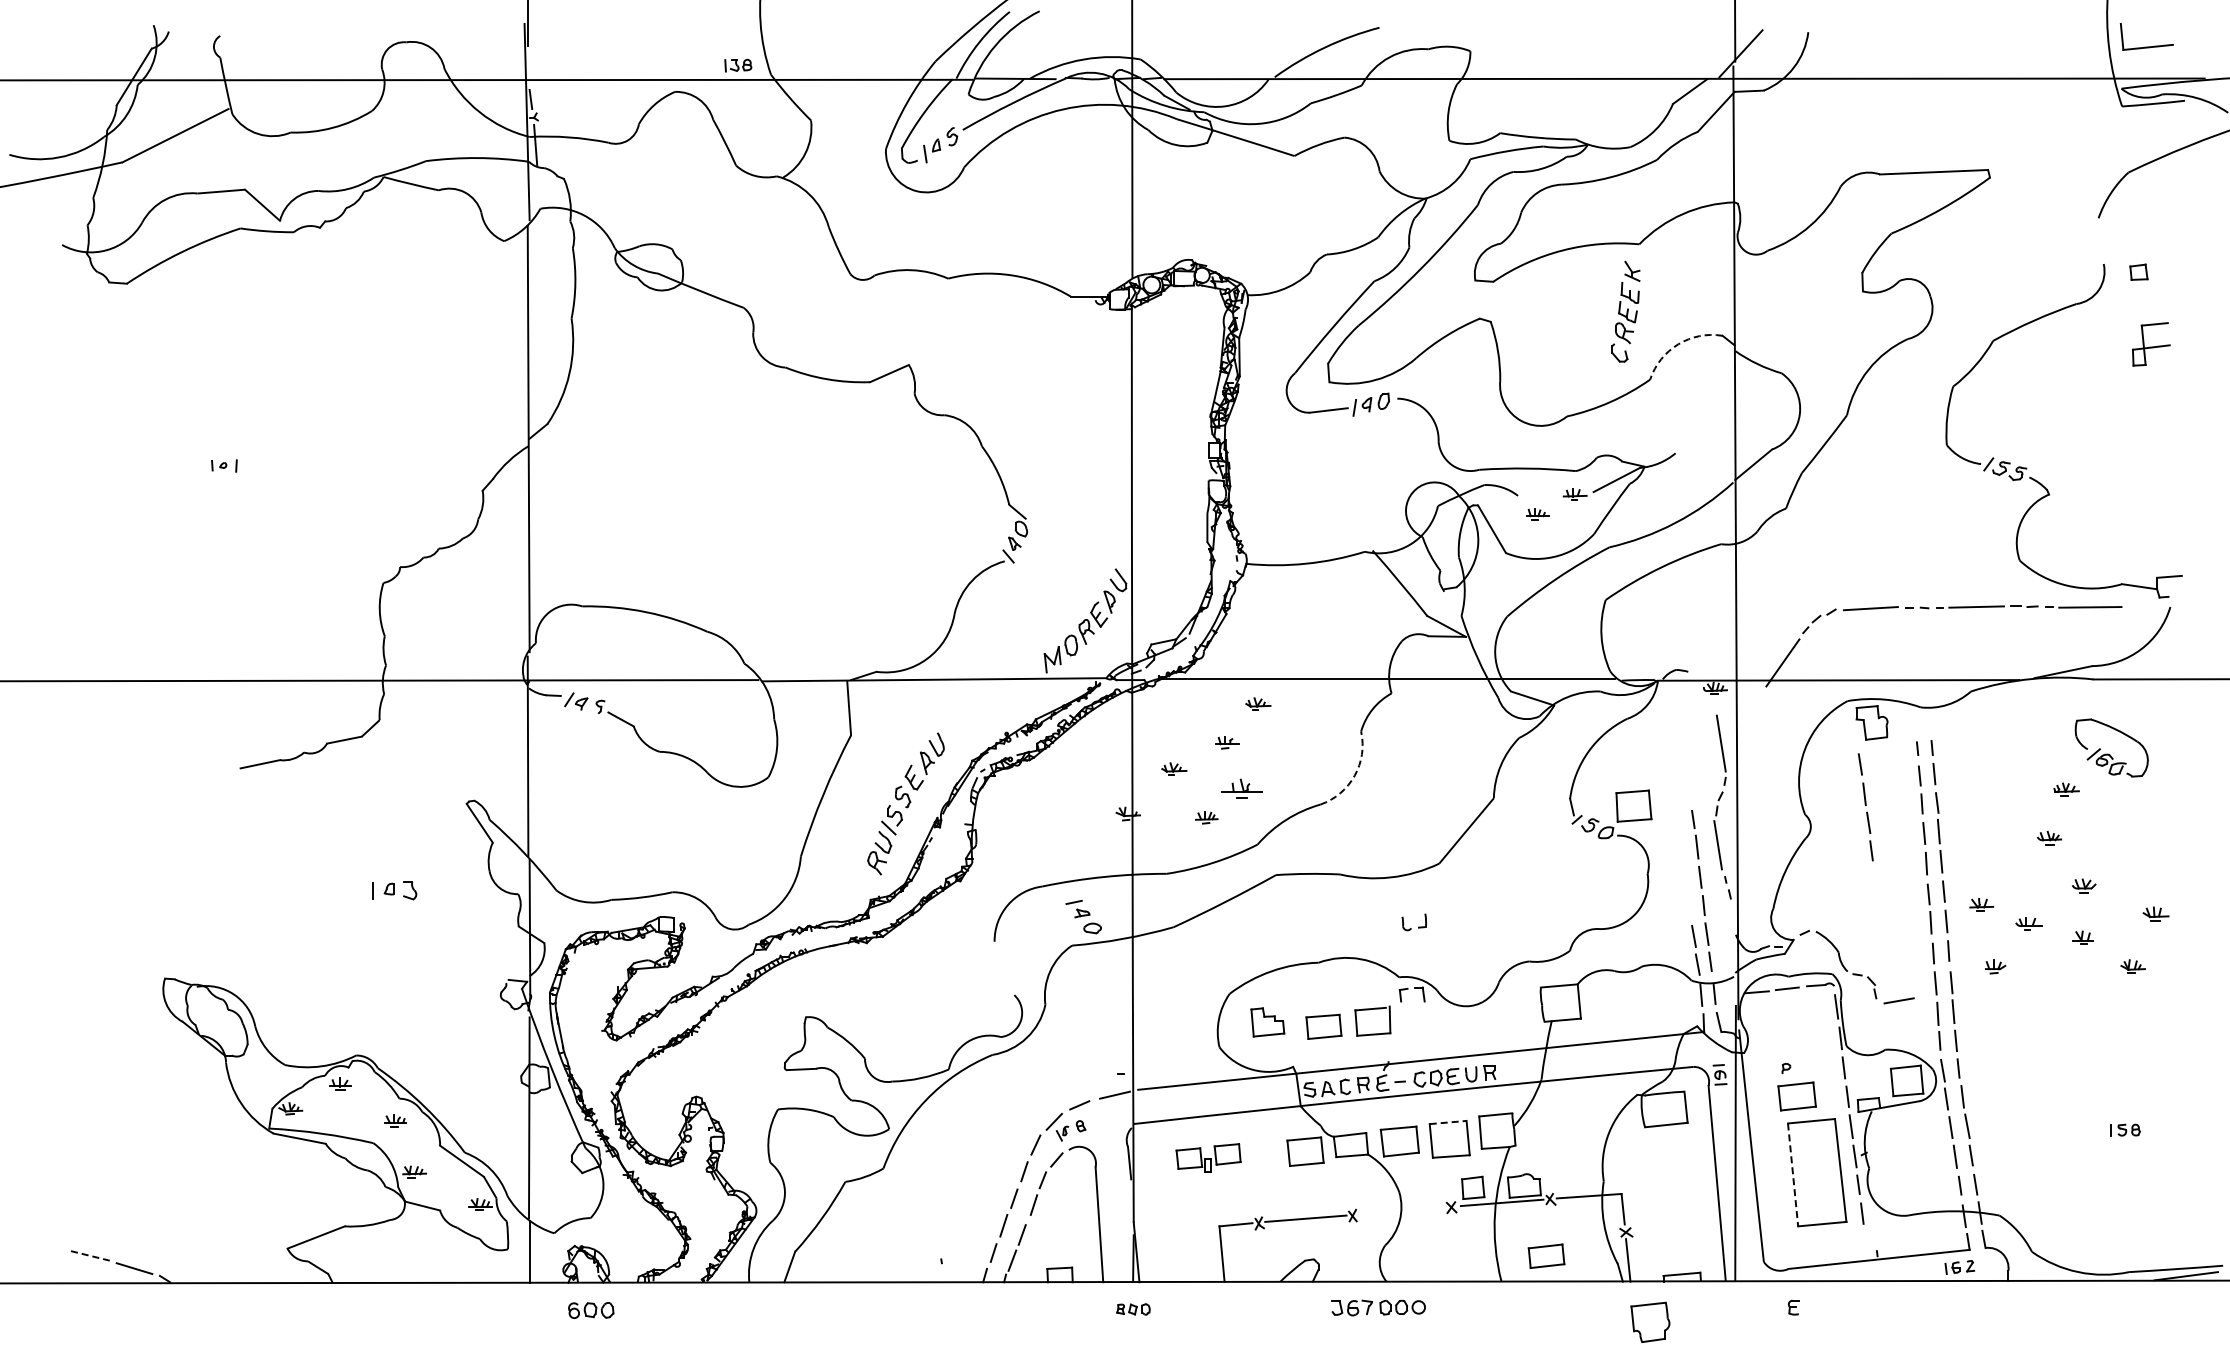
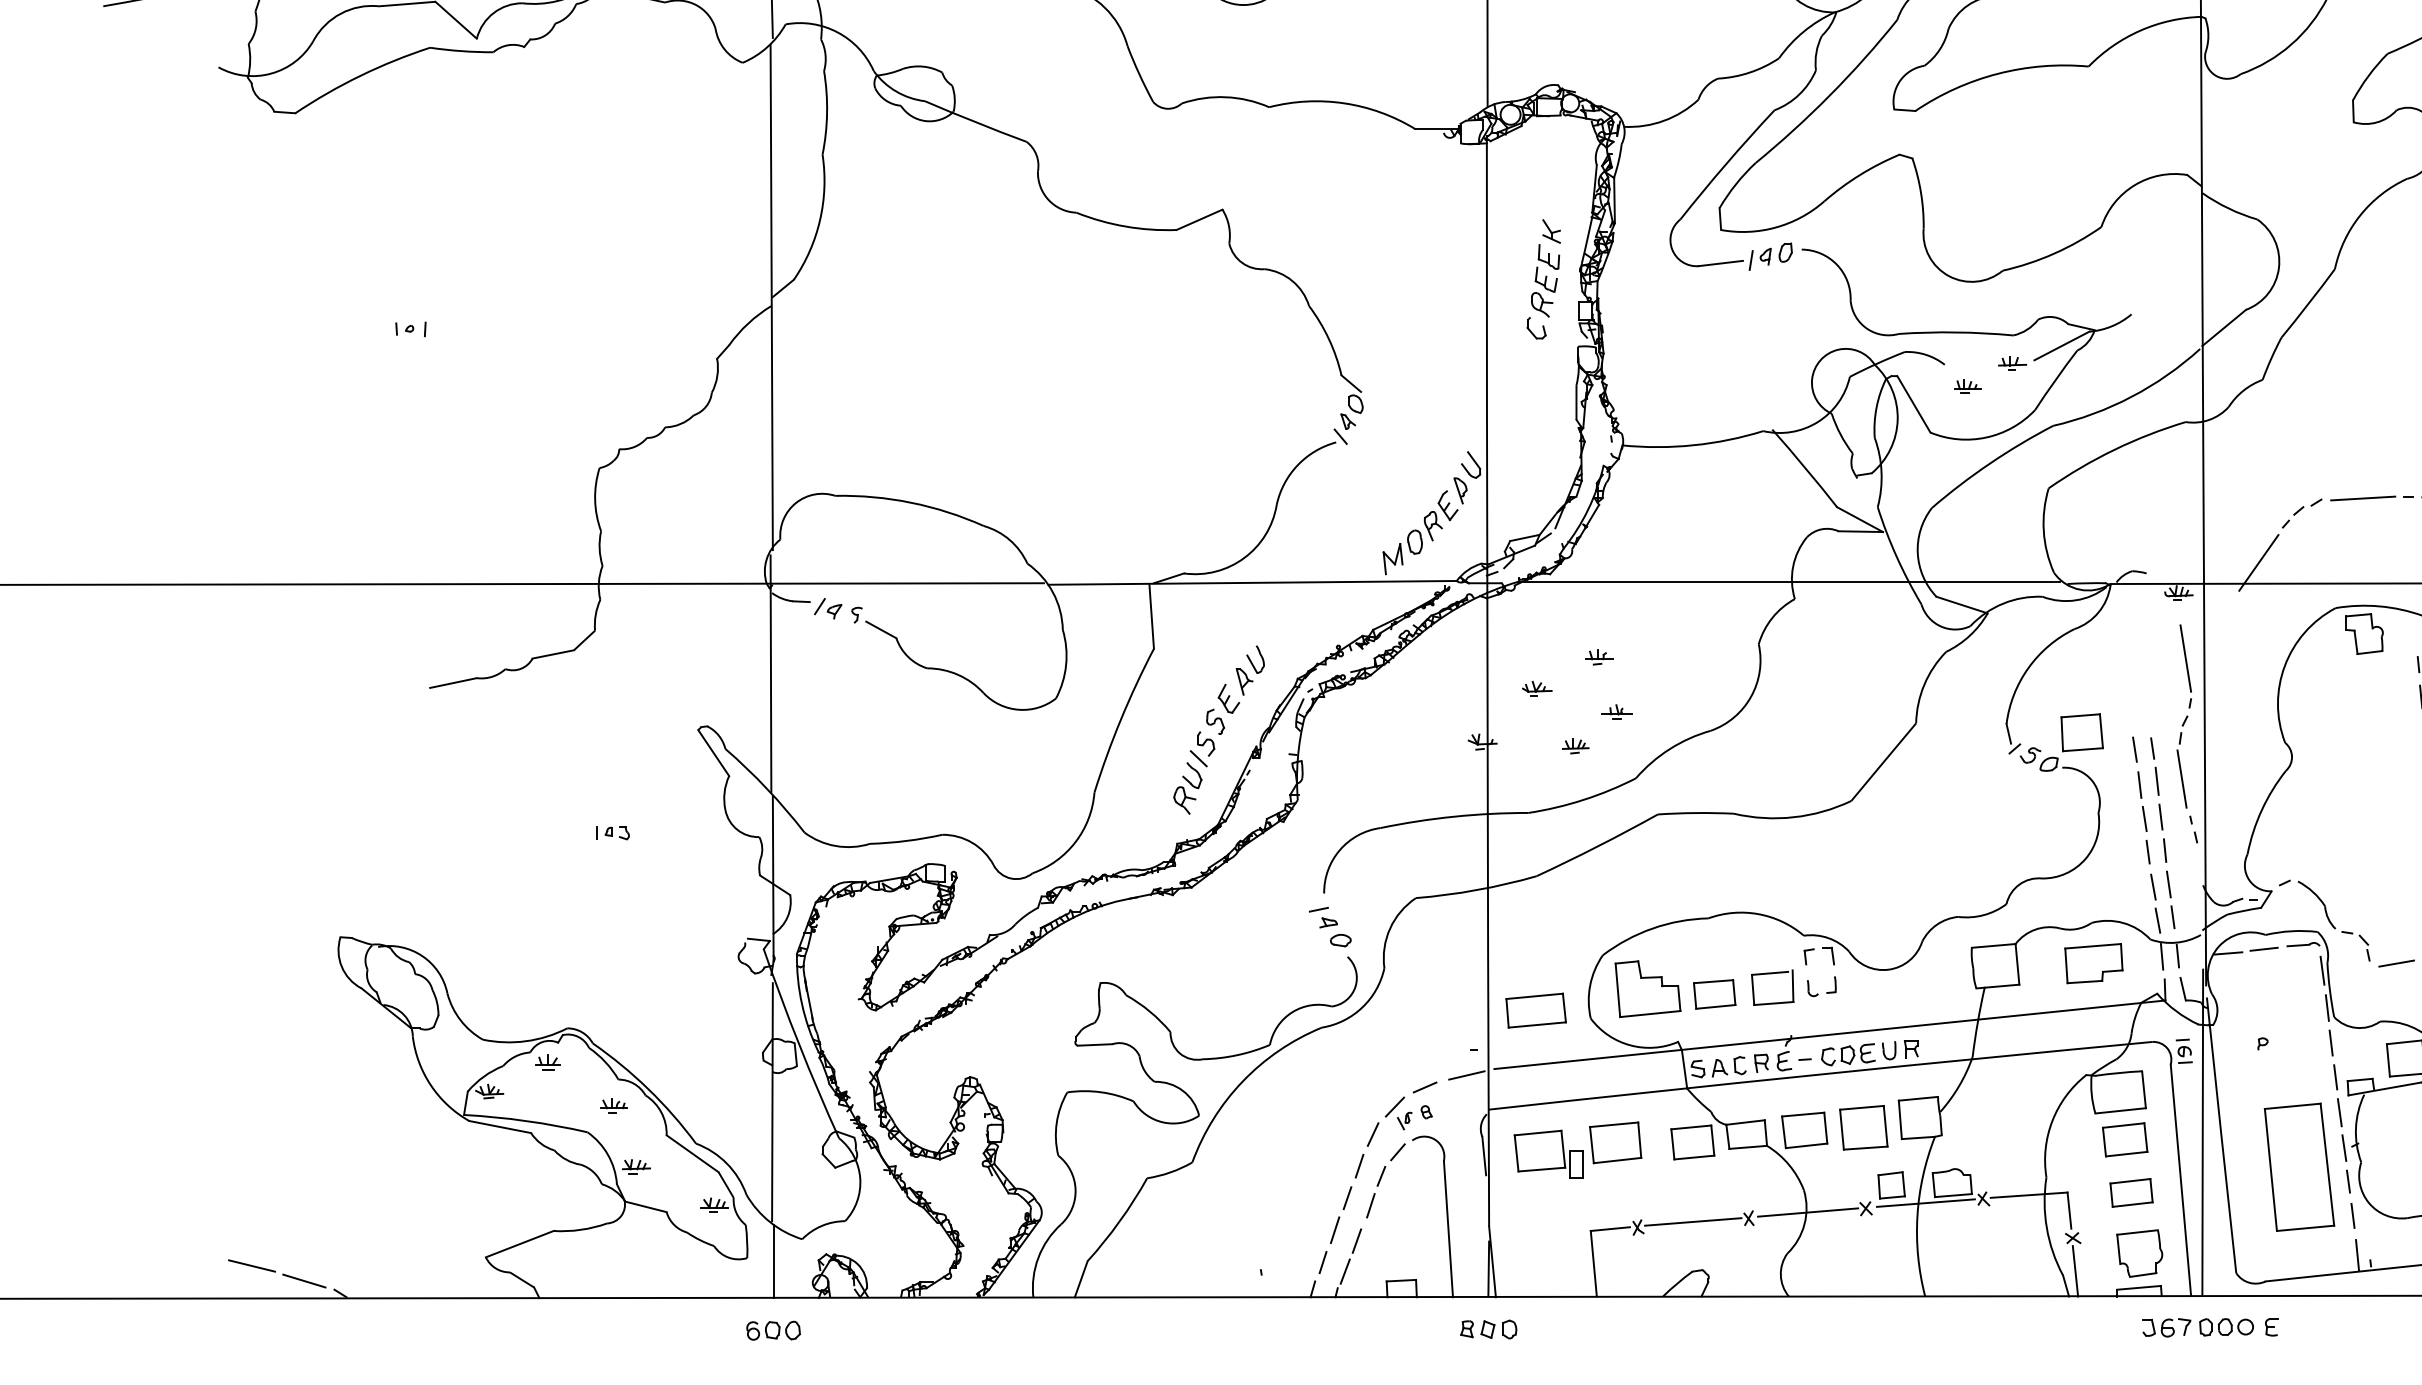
part: (1625, 311) -> (1543, 279), moved
arc: (1678, 344) -> (2135, 185), dashed -> solid
part: (1258, 703) -> (1637, 611), removed
arc: (1354, 775) -> (1750, 696), dashed -> solid
part: (1241, 788) -> (1616, 711), size x0.62
part: (1865, 807) -> (2140, 800), moved
part: (394, 890) -> (612, 832), size x0.62
part: (1083, 916) -> (1329, 926), moved
part: (1414, 922) -> (1822, 986), moved
part: (1643, 1000) -> (2093, 963), added
part: (1267, 1022) -> (1647, 989), size x1.67
part: (1173, 1040) -> (1536, 1010), added
part: (1796, 1096) -> (2124, 1139), moved
line: (1448, 1122) -> (1862, 1107), dashed -> solid
part: (1208, 1157) -> (1577, 1149), size x1.67
line: (1793, 1174) -> (2271, 1169), dashed -> solid
line: (1402, 1210) -> (1807, 1212), added
line: (1865, 1247) -> (2356, 1256), added
line: (90, 1255) -> (252, 1265), dashed -> solid
part: (1546, 1255) -> (2131, 1191), moved
part: (1378, 1307) -> (2197, 1327), moved
part: (1133, 1309) -> (1488, 1329), size x1.43
part: (591, 1310) -> (773, 1330), moved
part: (1650, 1321) -> (2139, 1252), moved

